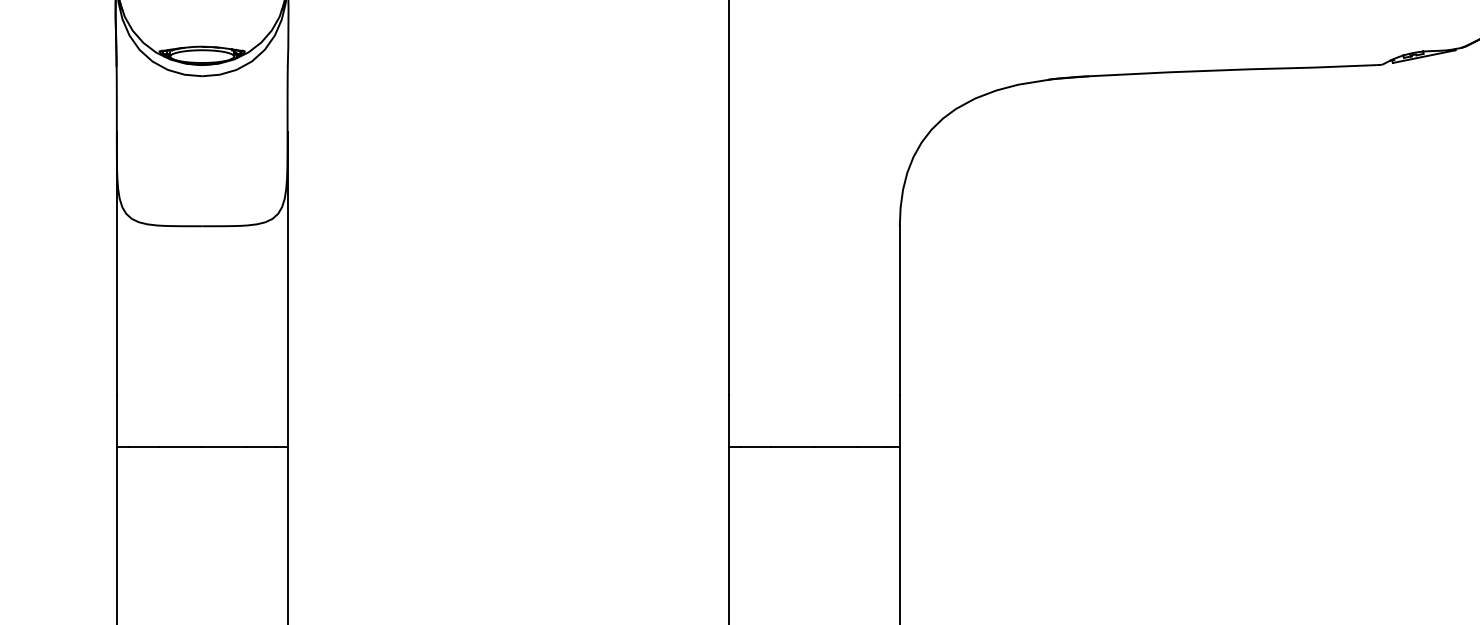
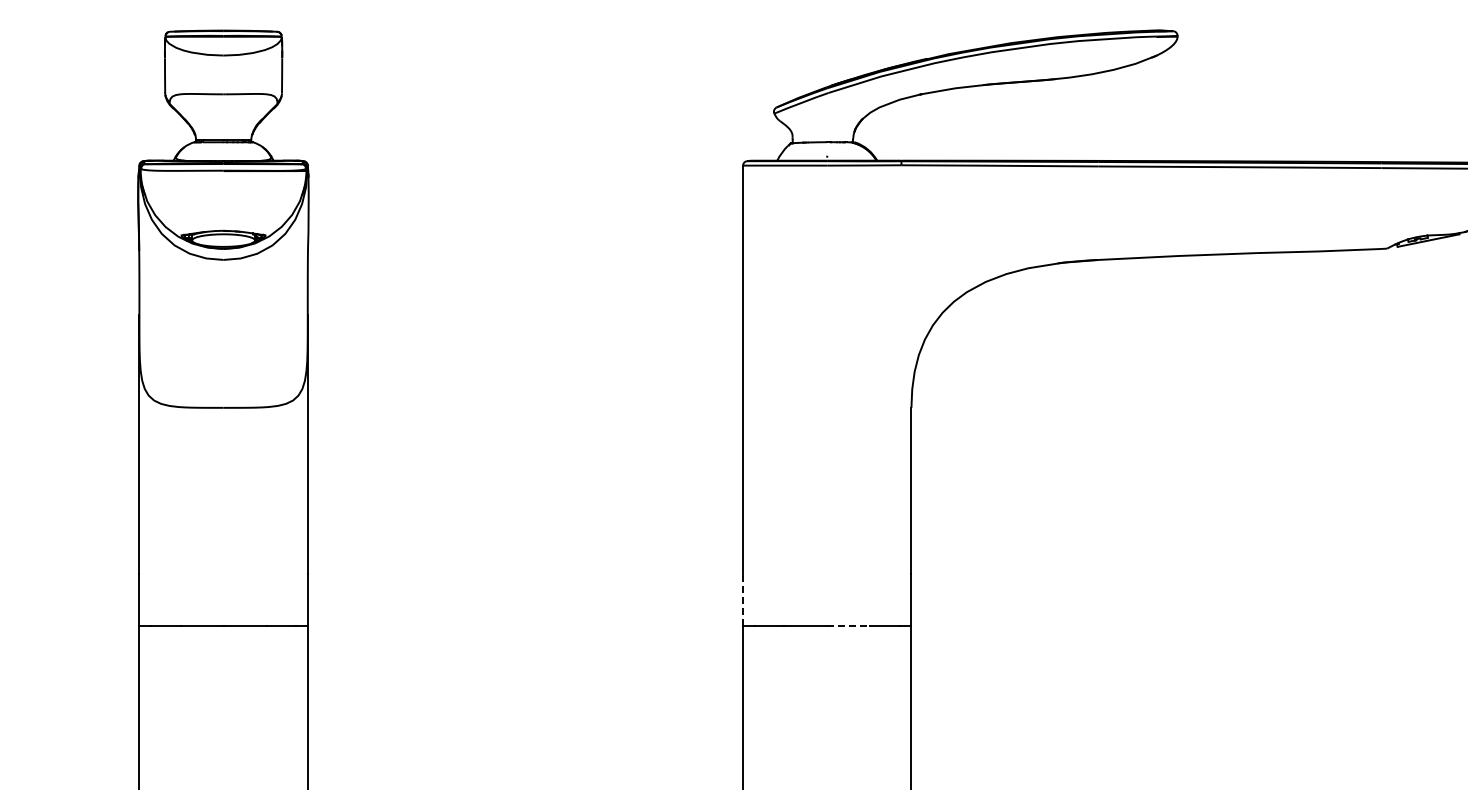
line: (729, 421) -> (743, 600), solid -> dashed
line: (836, 446) -> (849, 625), solid -> dashed

